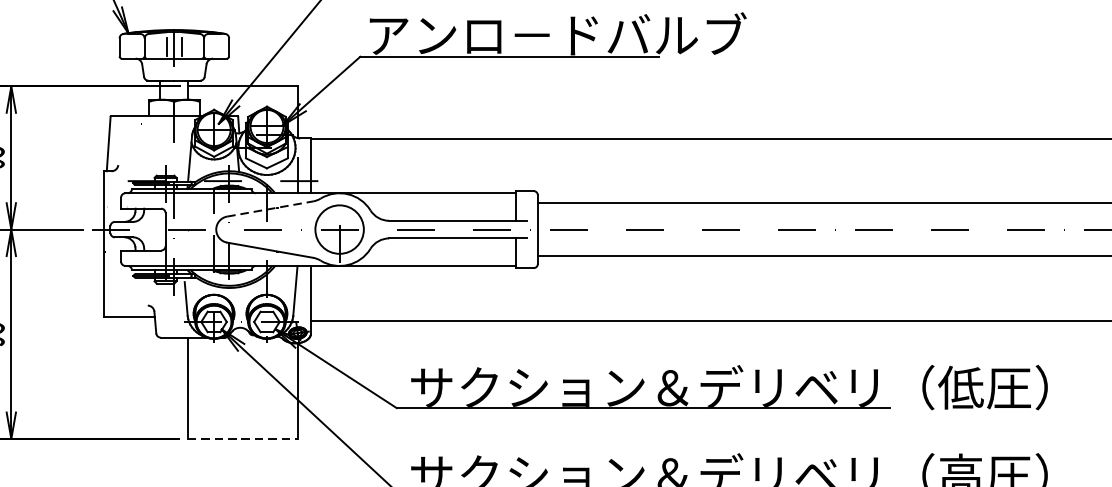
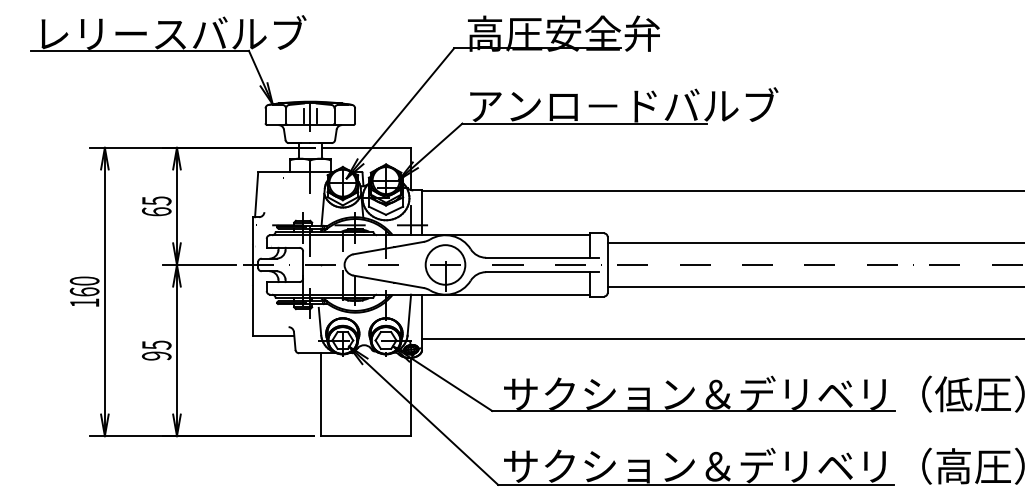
line: (269, 209) -> (388, 248), dashed -> solid
line: (243, 439) -> (366, 436), dashed -> solid

